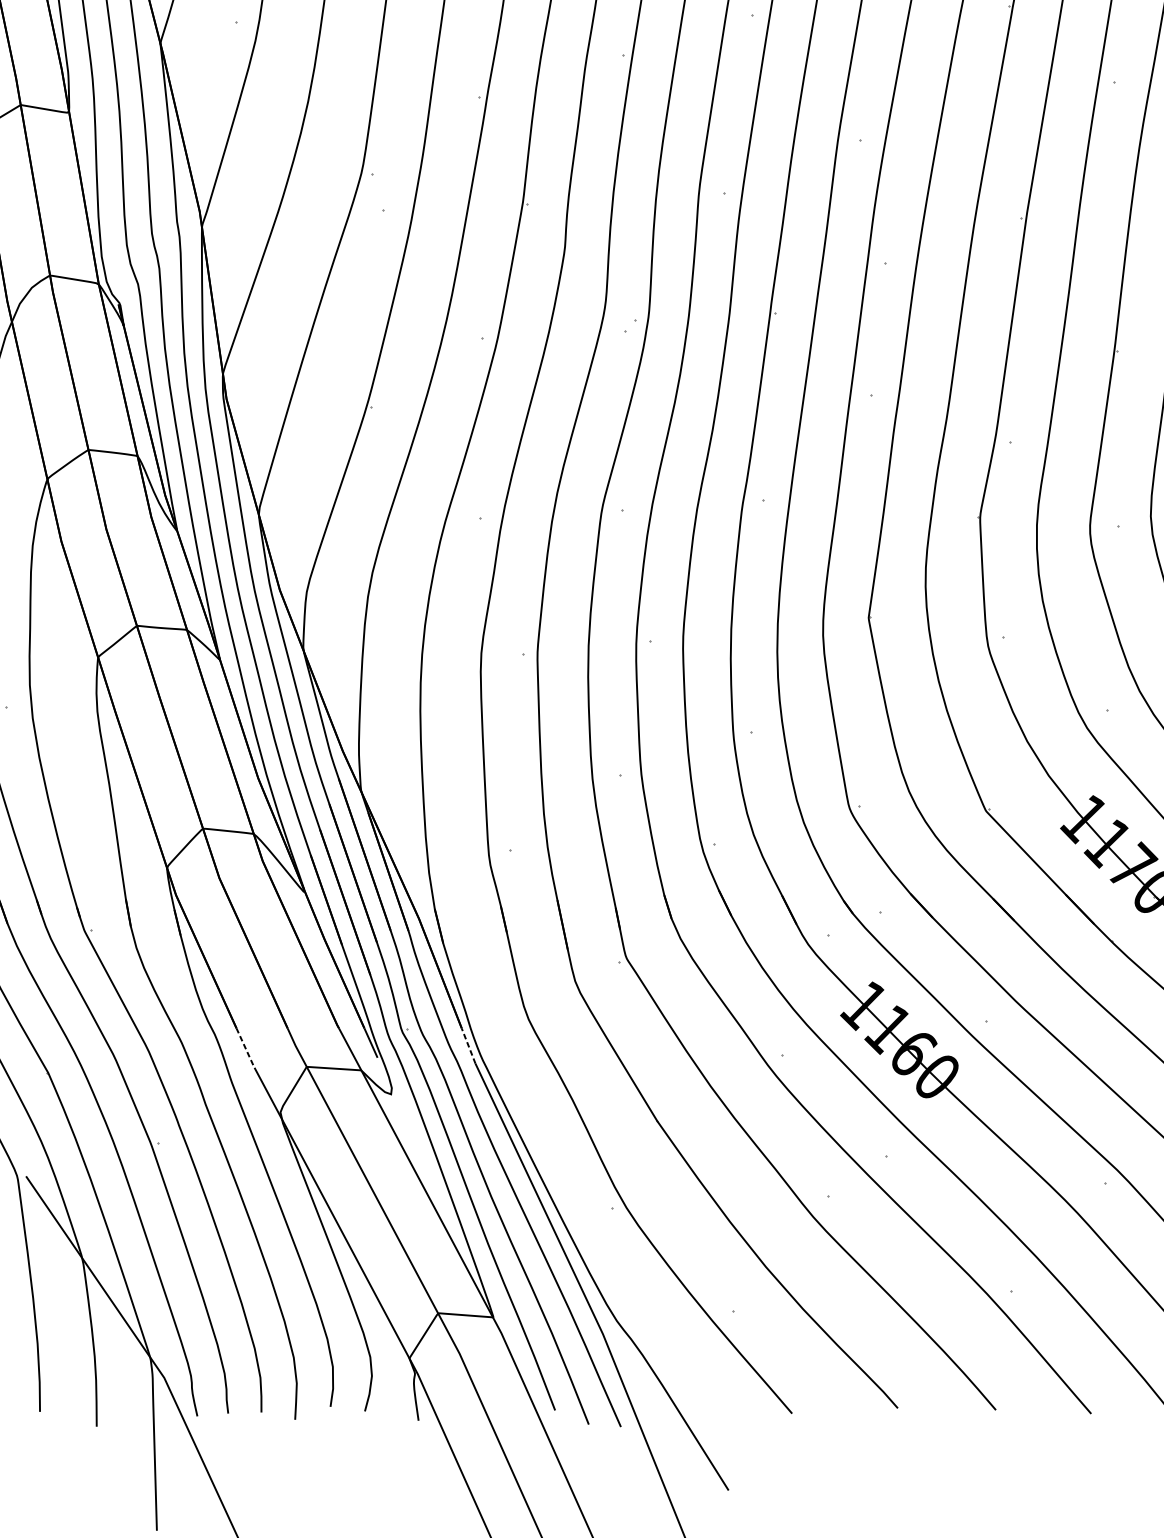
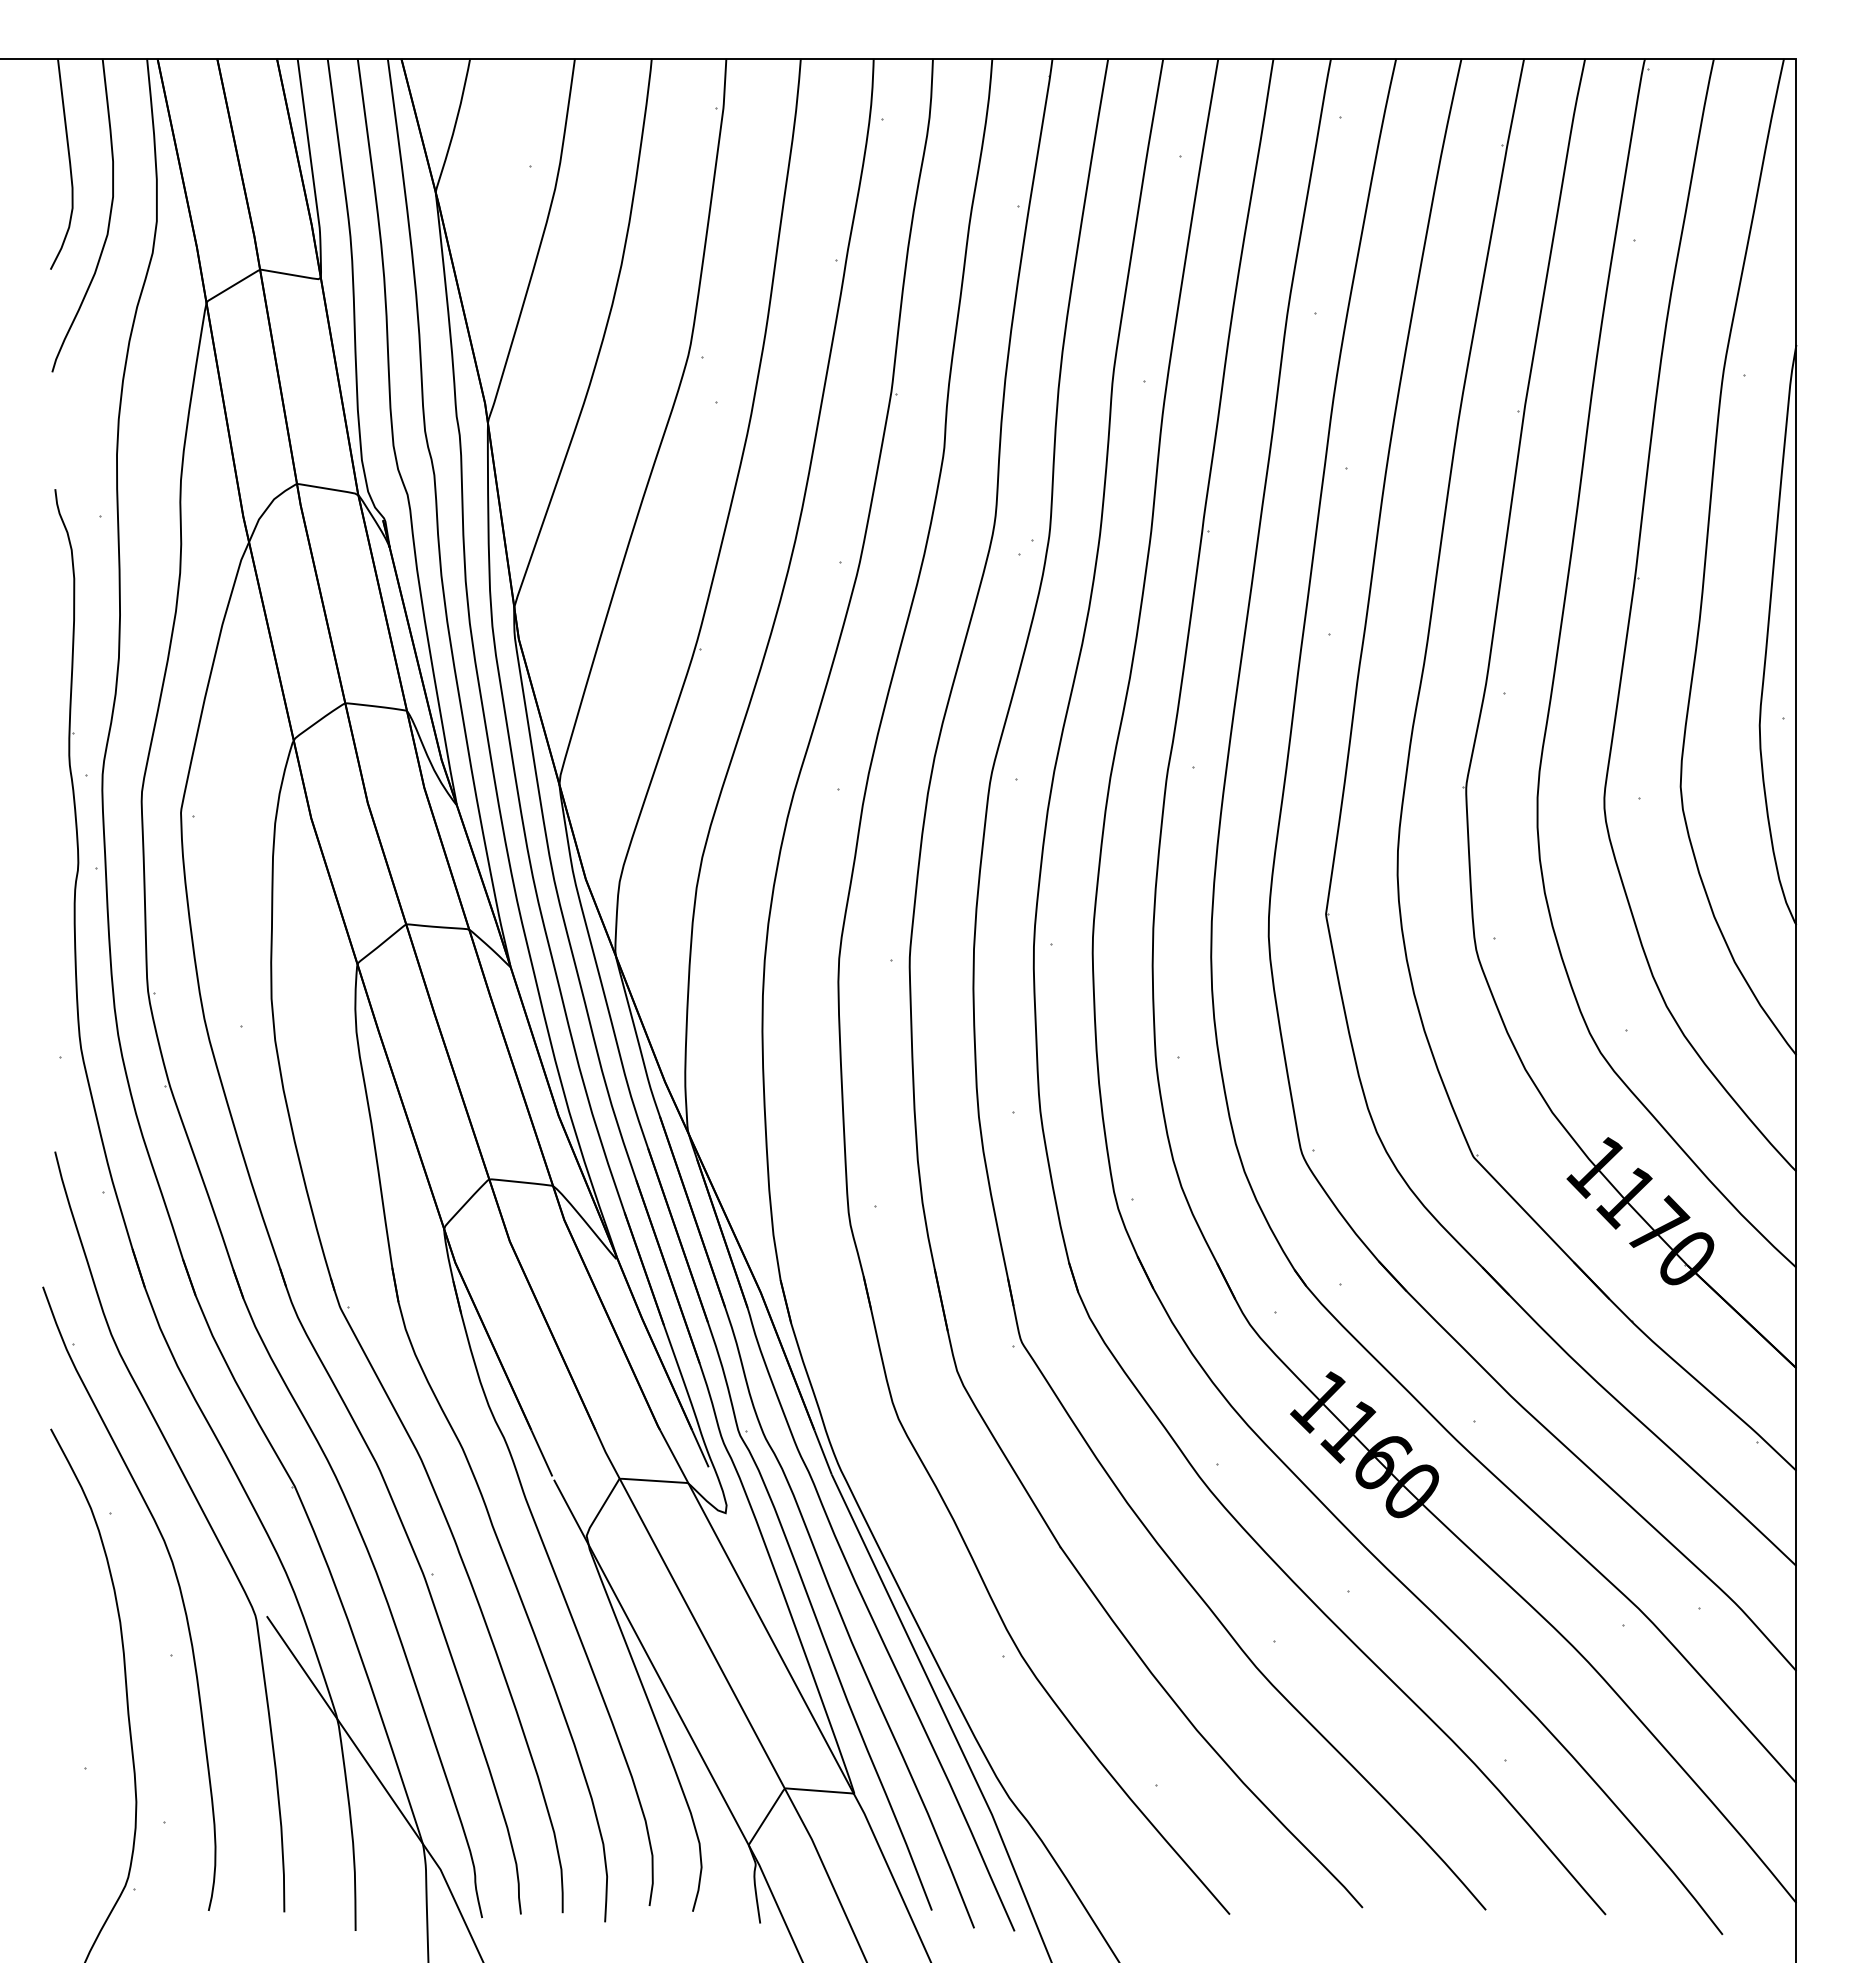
line: (244, 1046) -> (541, 1452), dashed -> solid
line: (468, 1046) -> (823, 1452), dashed -> solid

